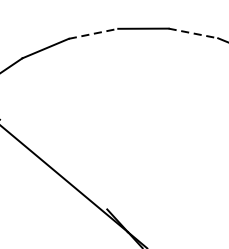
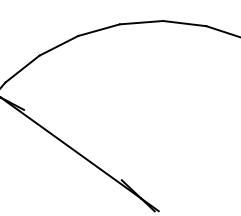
line: (193, 33) -> (184, 23), dashed -> solid
line: (92, 34) -> (98, 30), dashed -> solid

